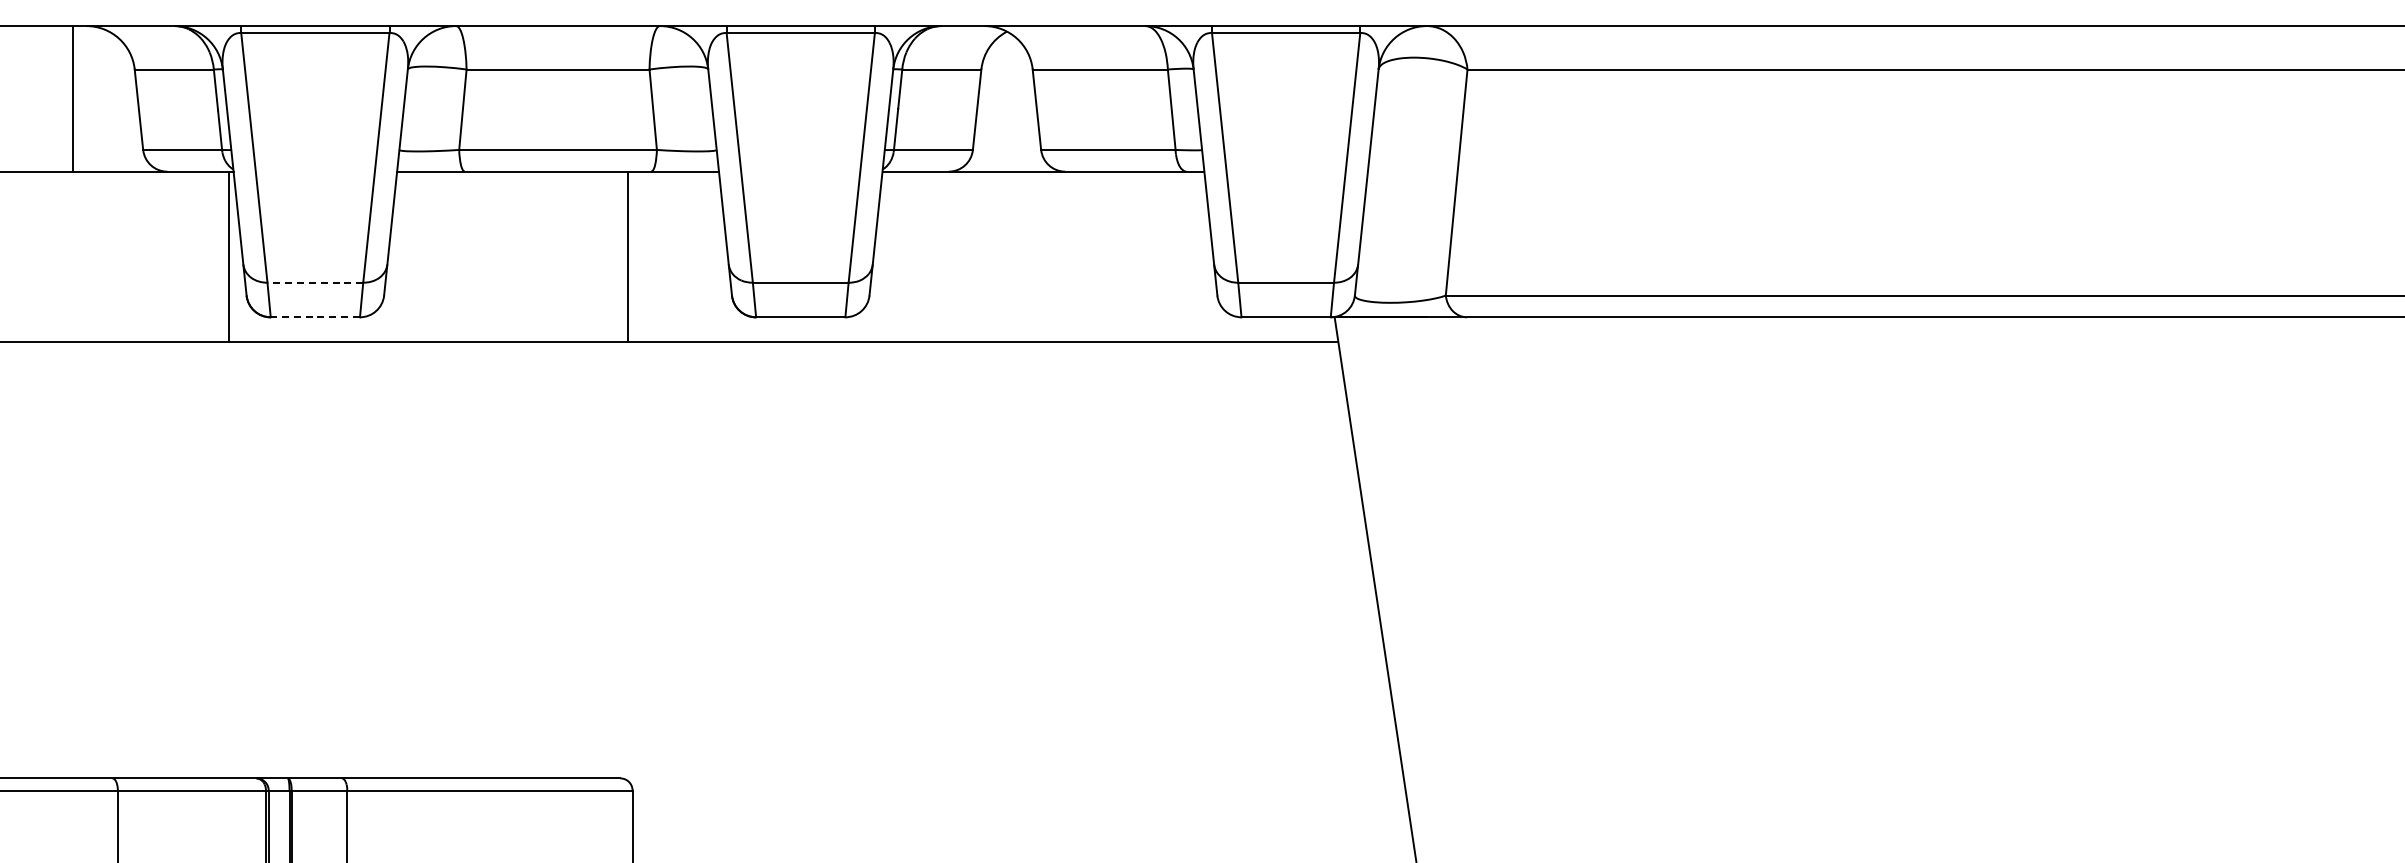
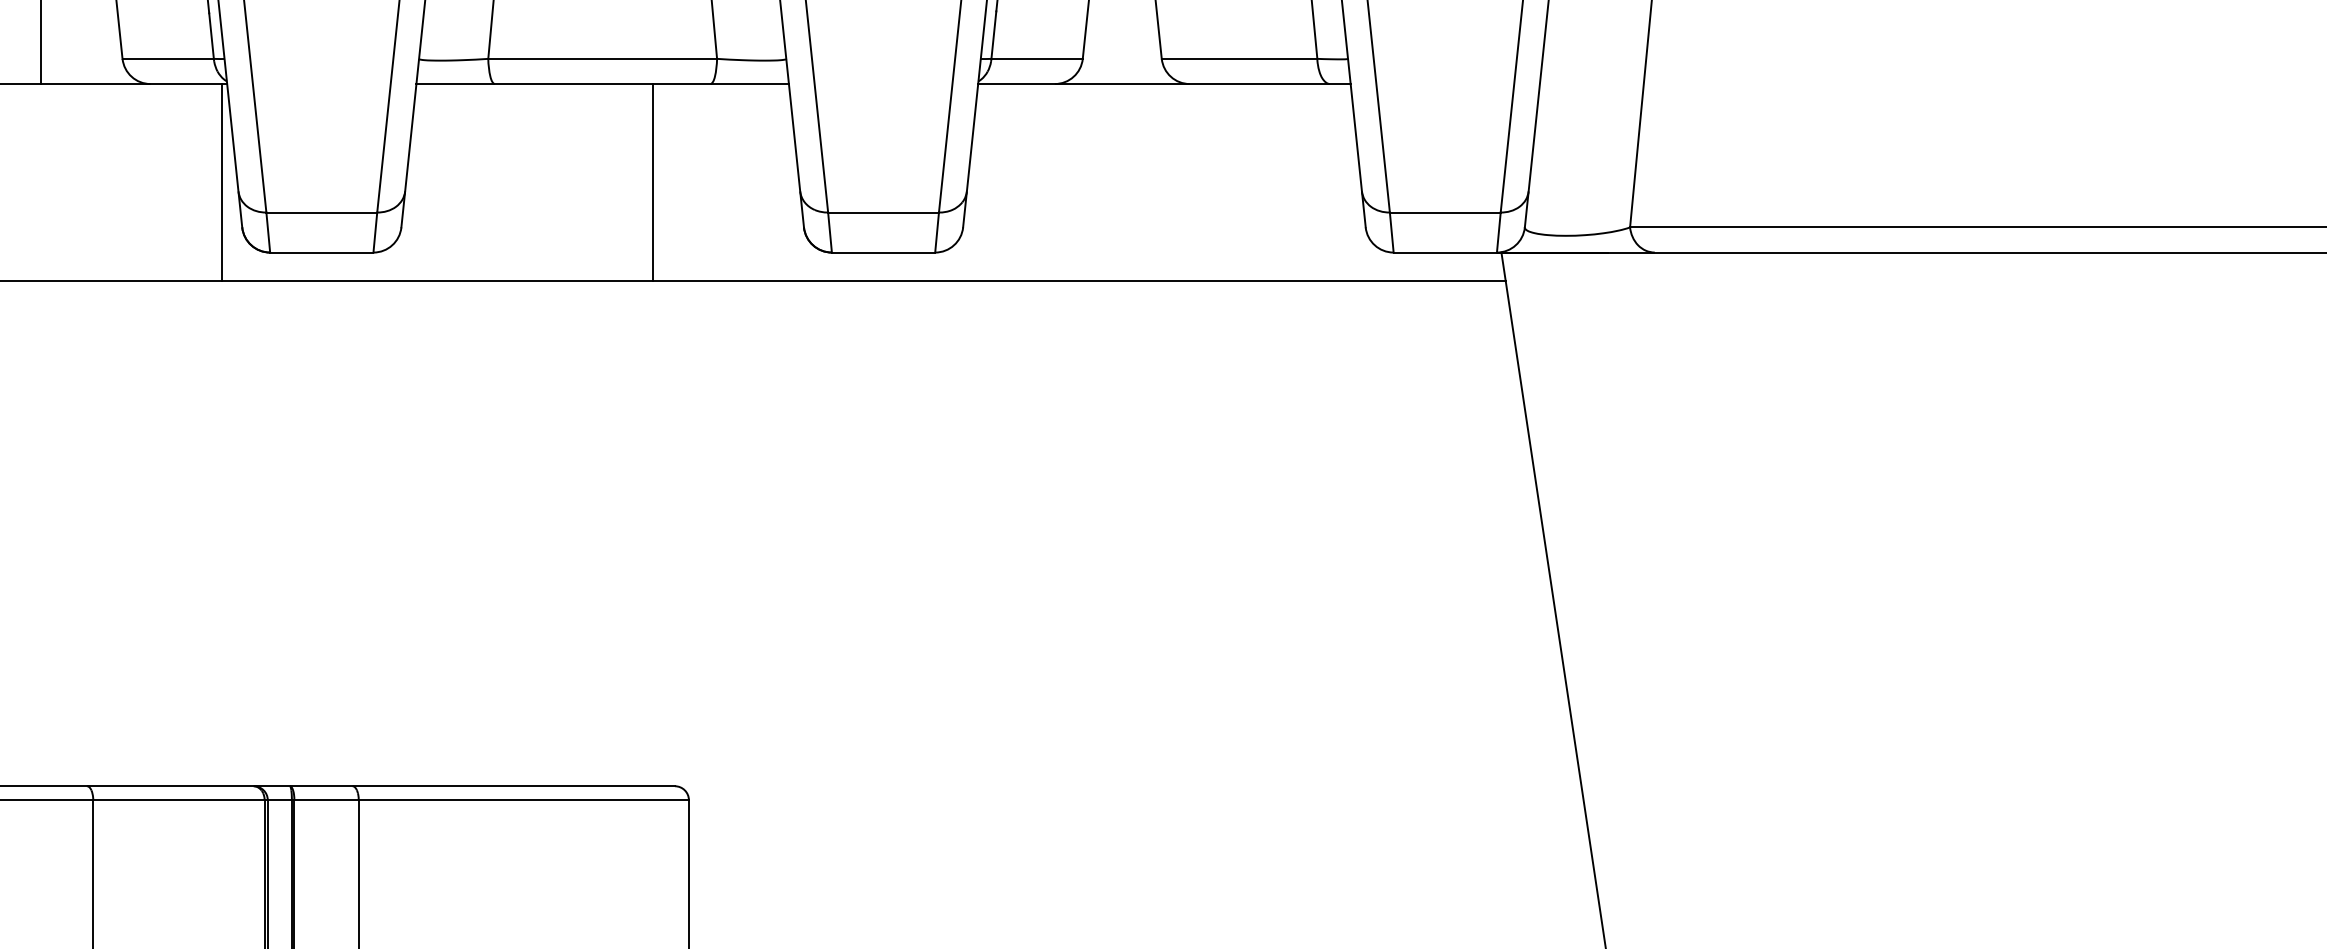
line: (628, 256) -> (652, 182), moved
line: (315, 282) -> (321, 212), dashed -> solid
line: (315, 317) -> (321, 252), dashed -> solid

